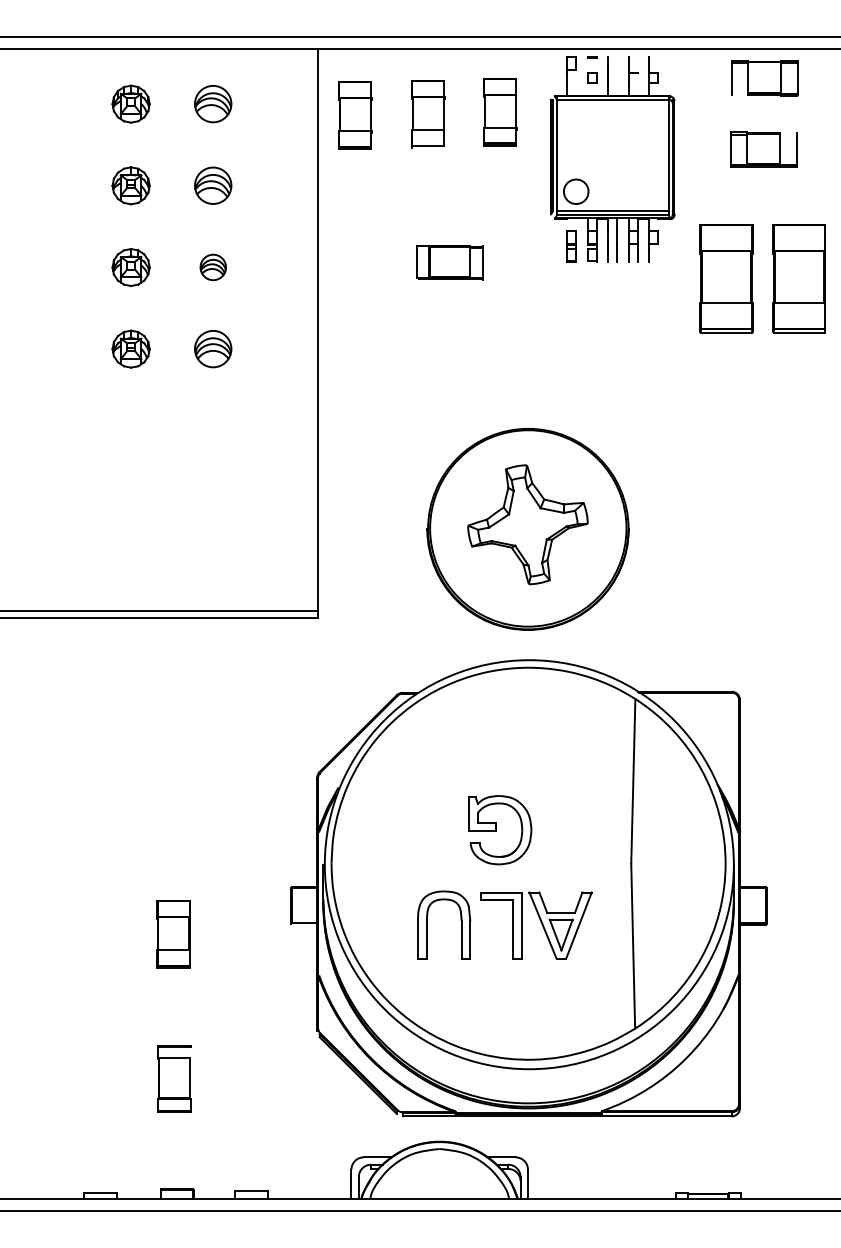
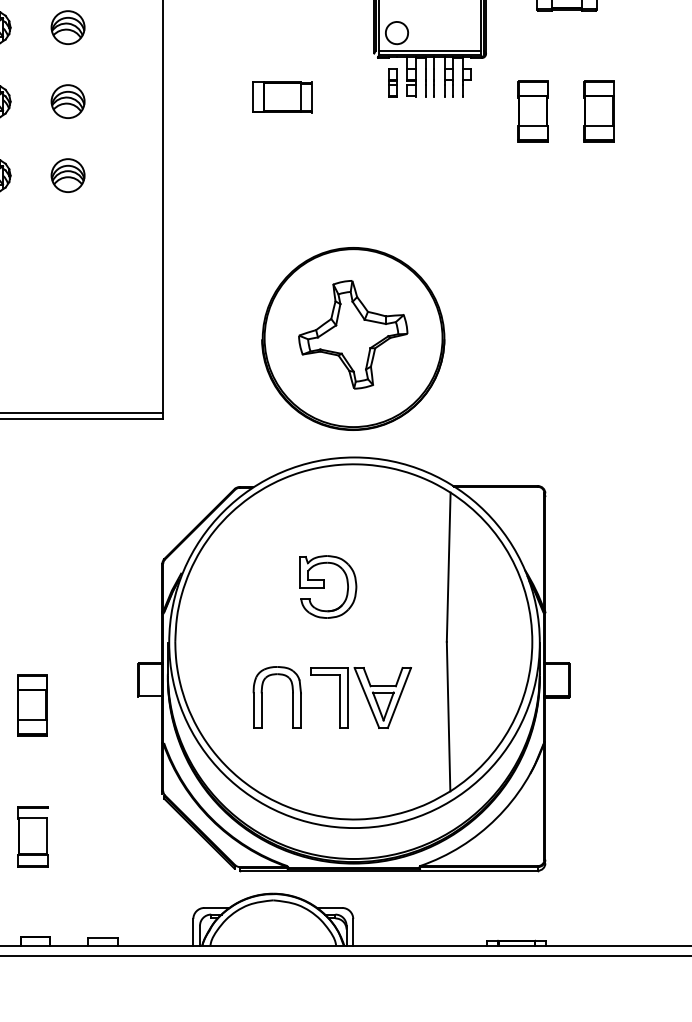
part: (213, 267) -> (68, 101), size x1.43
part: (726, 278) -> (533, 111), size x0.62
part: (799, 278) -> (599, 111), size x0.62
part: (500, 830) -> (328, 587), moved

